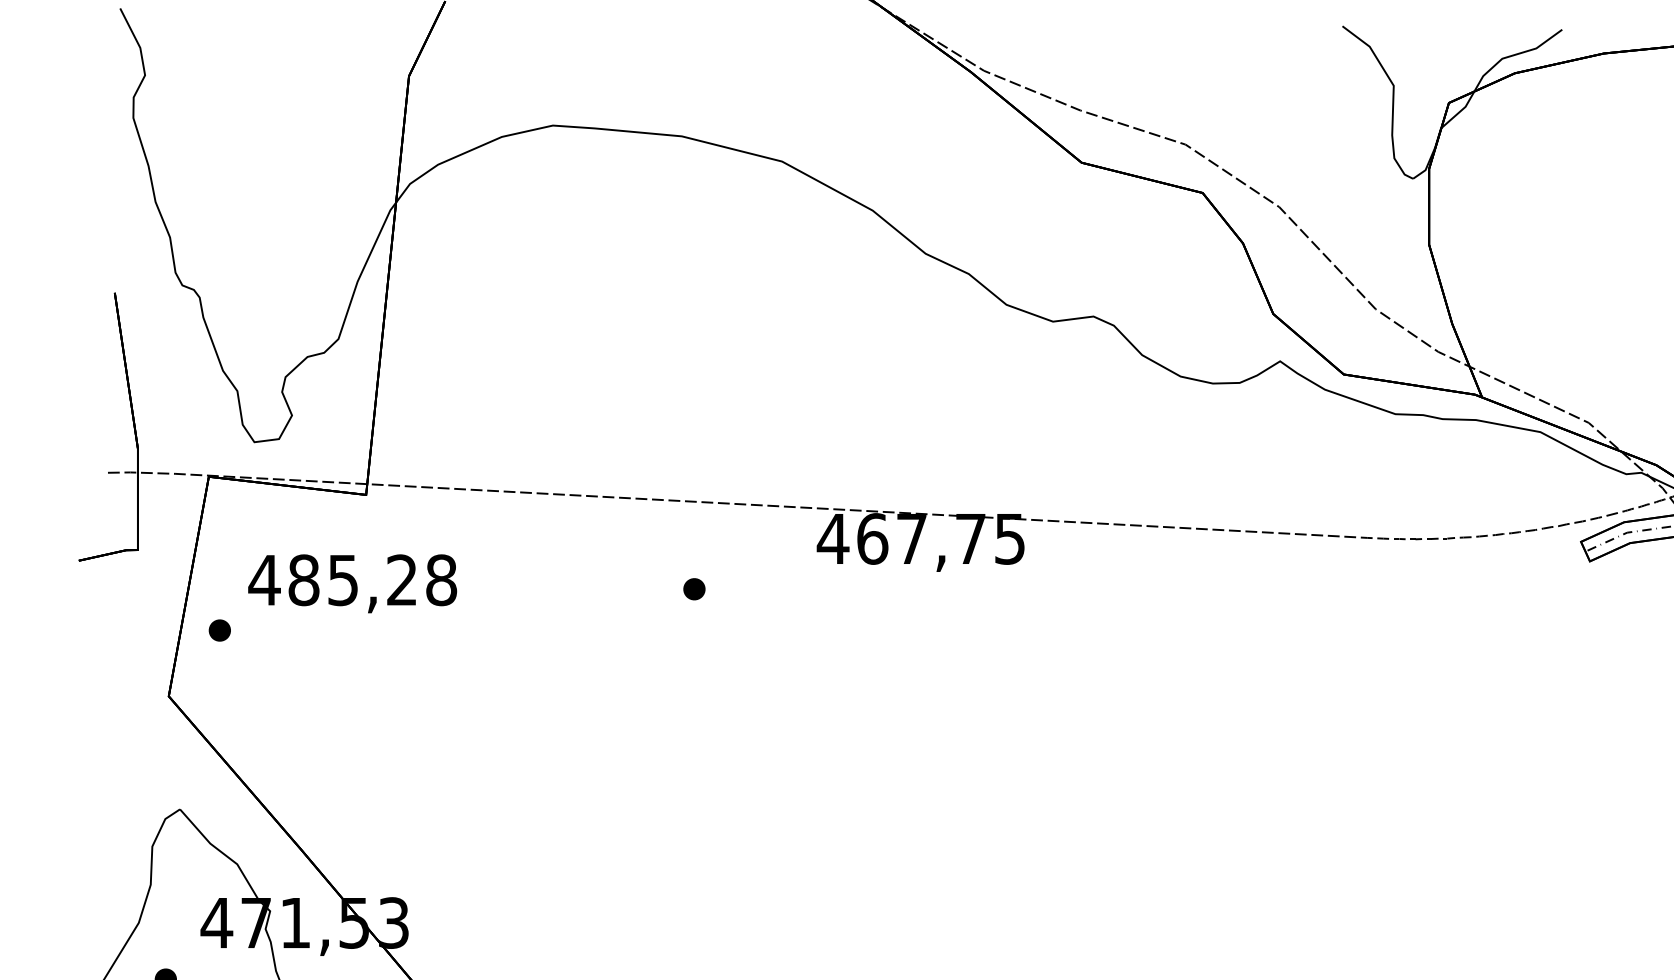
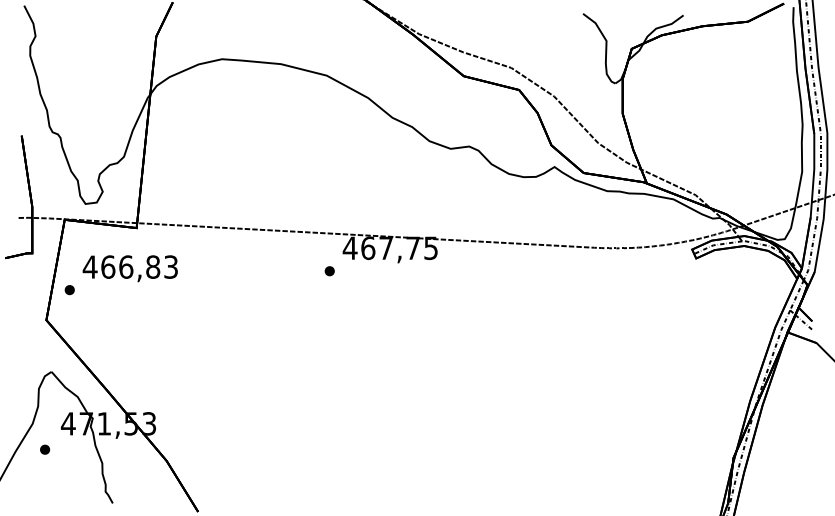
text: (372, 578) -> (139, 266), 485,28 -> 466,83
part: (693, 589) -> (329, 271), moved

